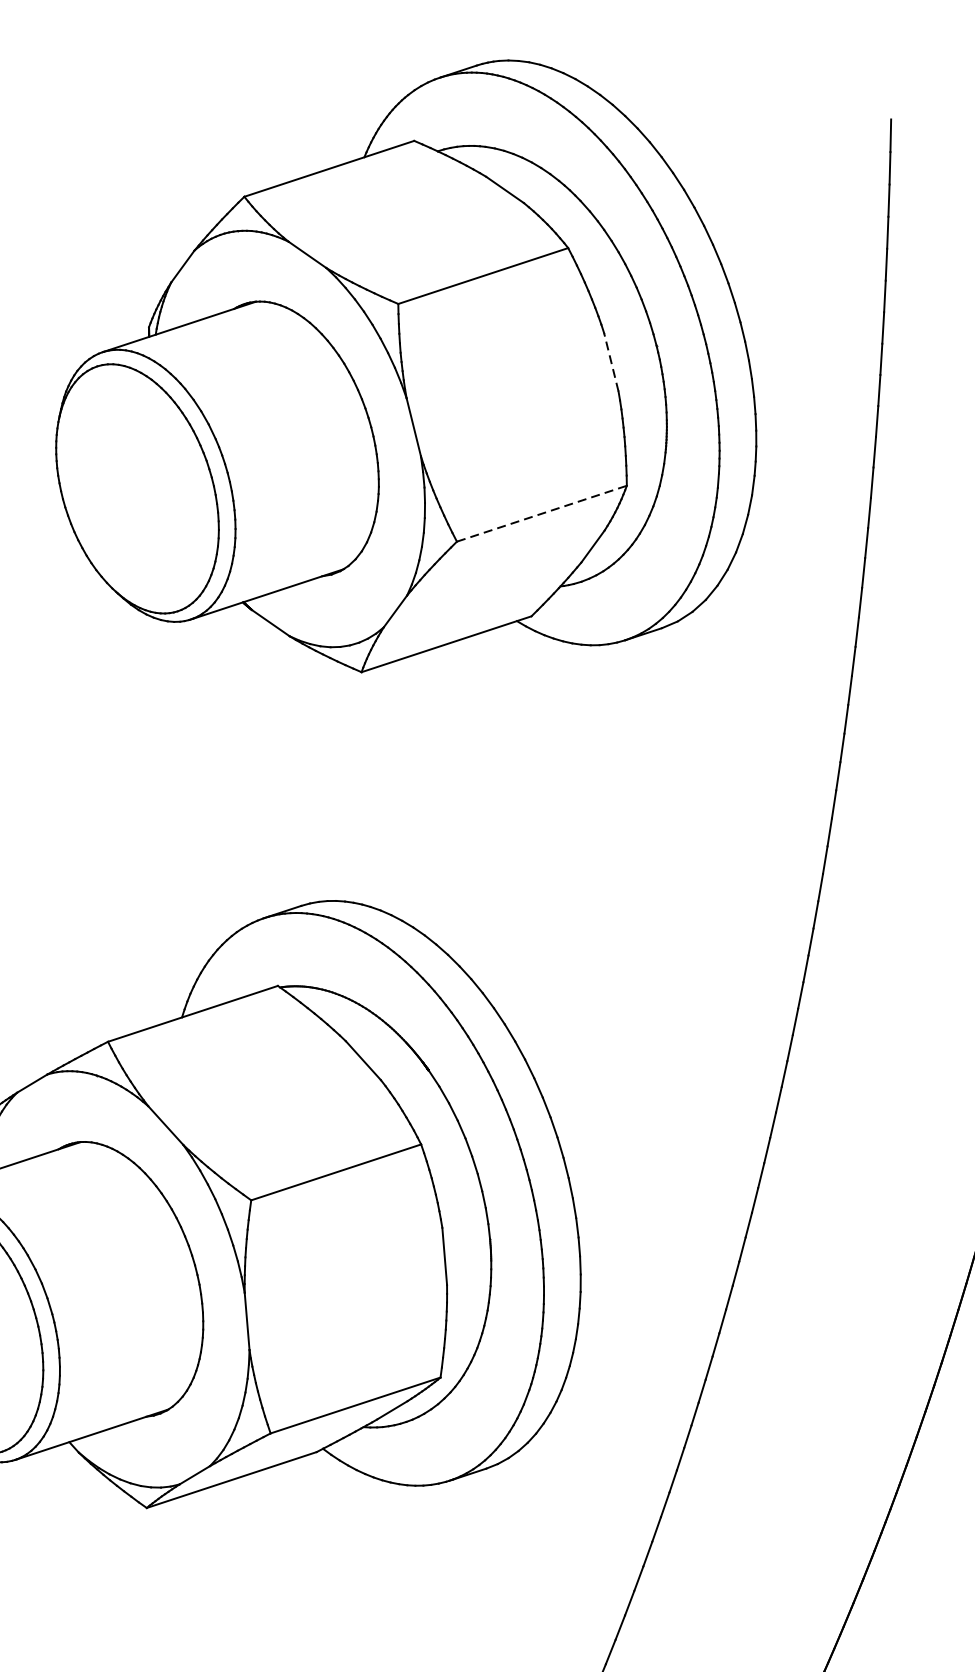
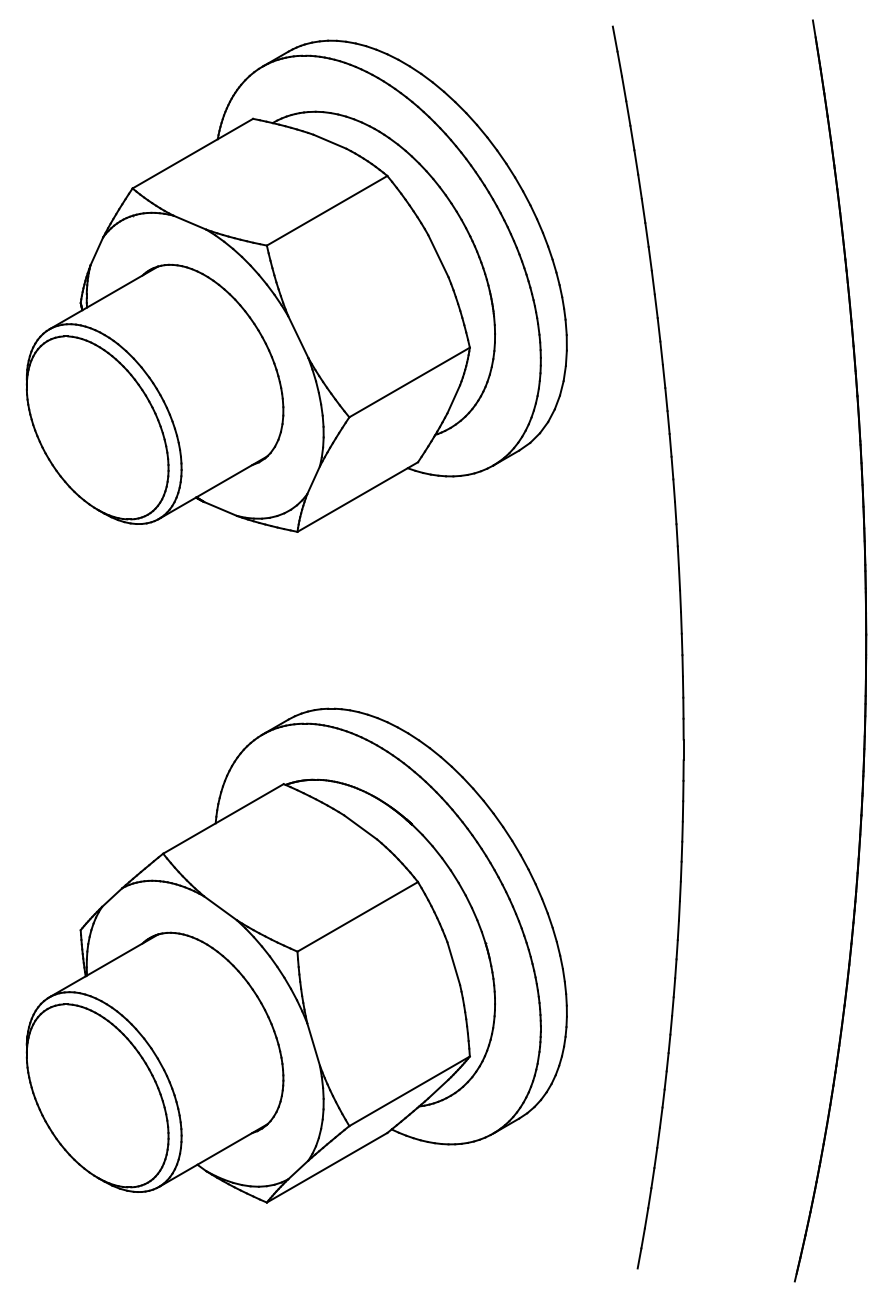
line: (611, 361) -> (438, 255), dashed -> solid
line: (541, 513) -> (409, 382), dashed -> solid

